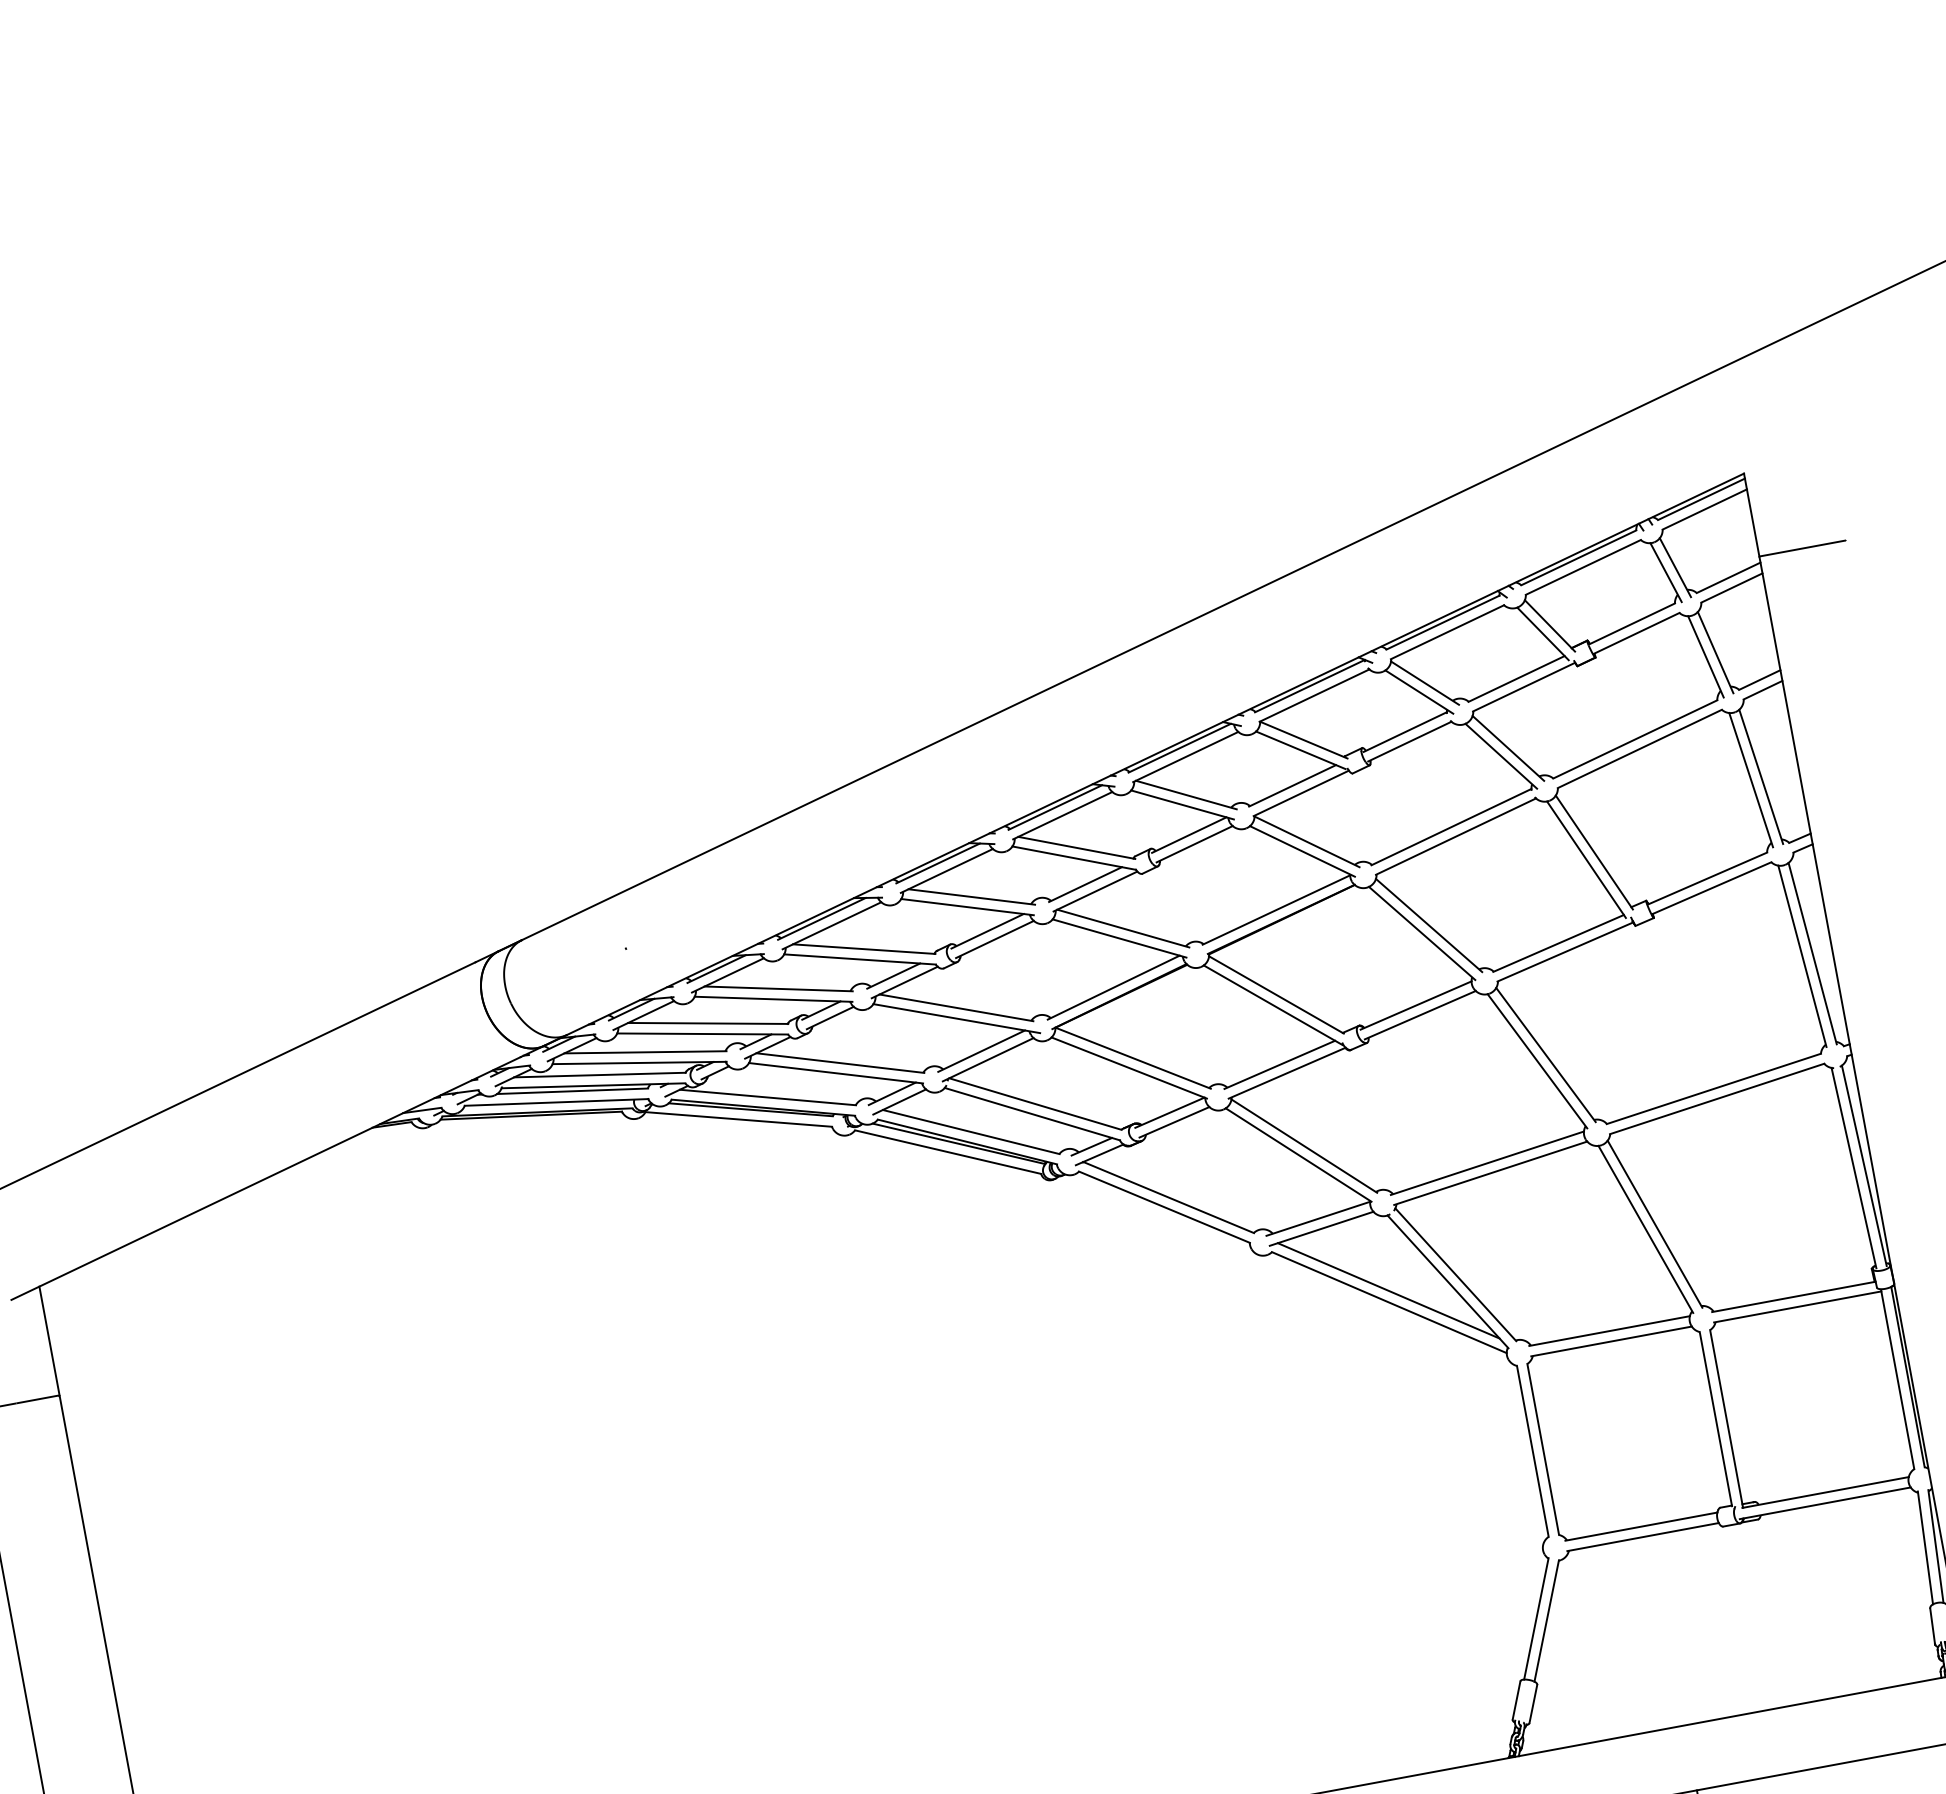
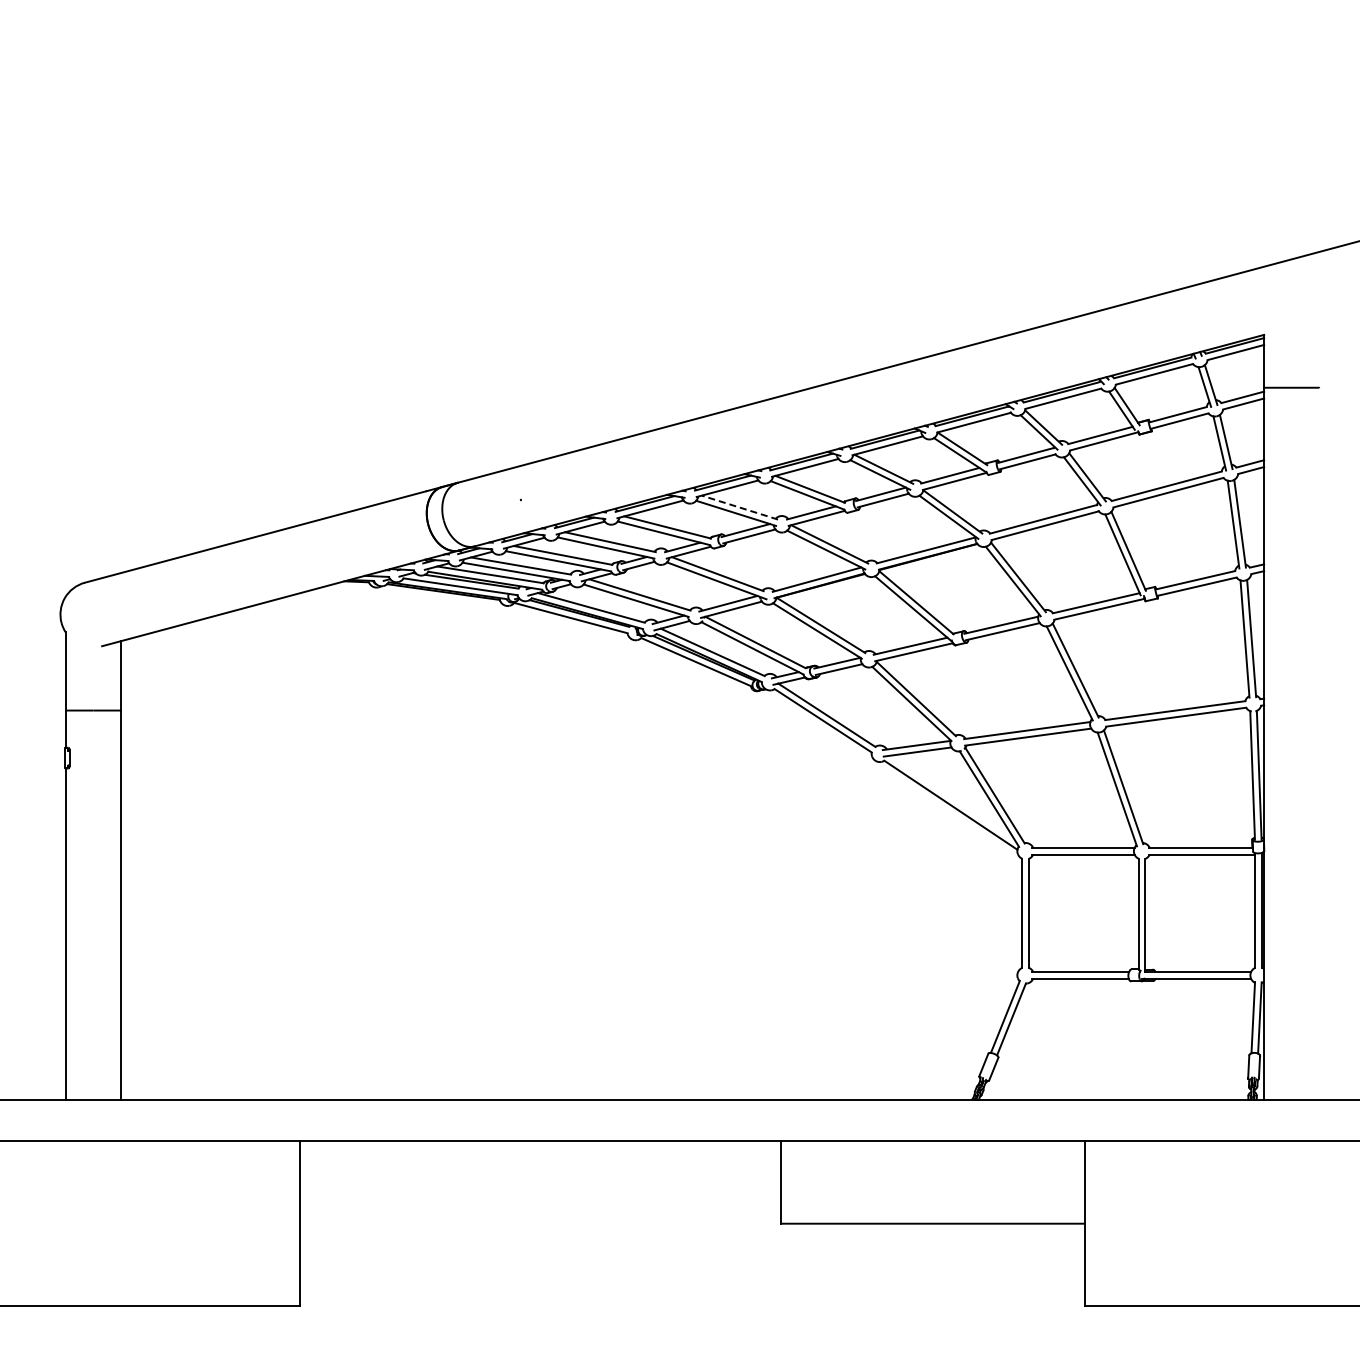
line: (971, 896) -> (739, 507), solid -> dashed
line: (1388, 1290) -> (951, 797), removed

